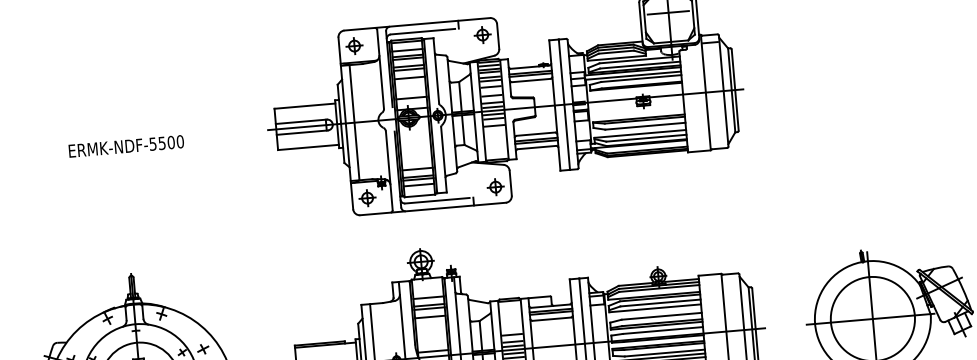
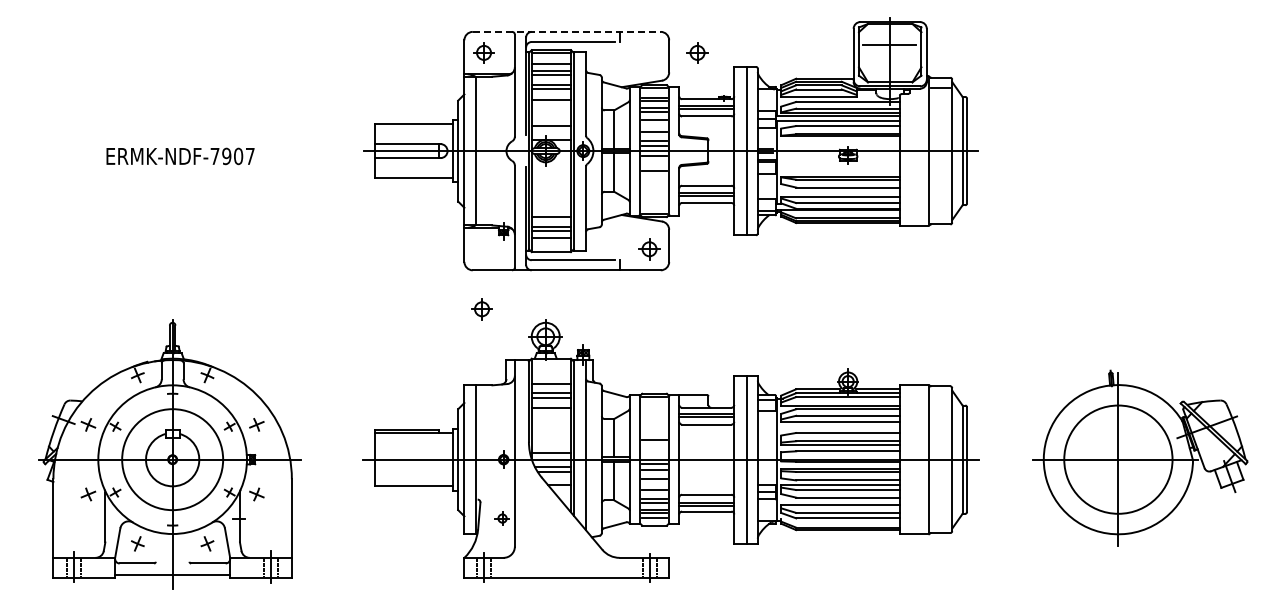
line: (416, 24) -> (566, 31), solid -> dashed
part: (482, 34) -> (697, 52), moved
line: (489, 65) -> (654, 92), removed
line: (493, 118) -> (654, 161), removed
text: (166, 143) -> (232, 156), ERMK-NDF-5500 -> ERMK-NDF-7907
part: (367, 198) -> (481, 309), moved
line: (512, 341) -> (654, 449), removed
line: (513, 346) -> (654, 455), removed

